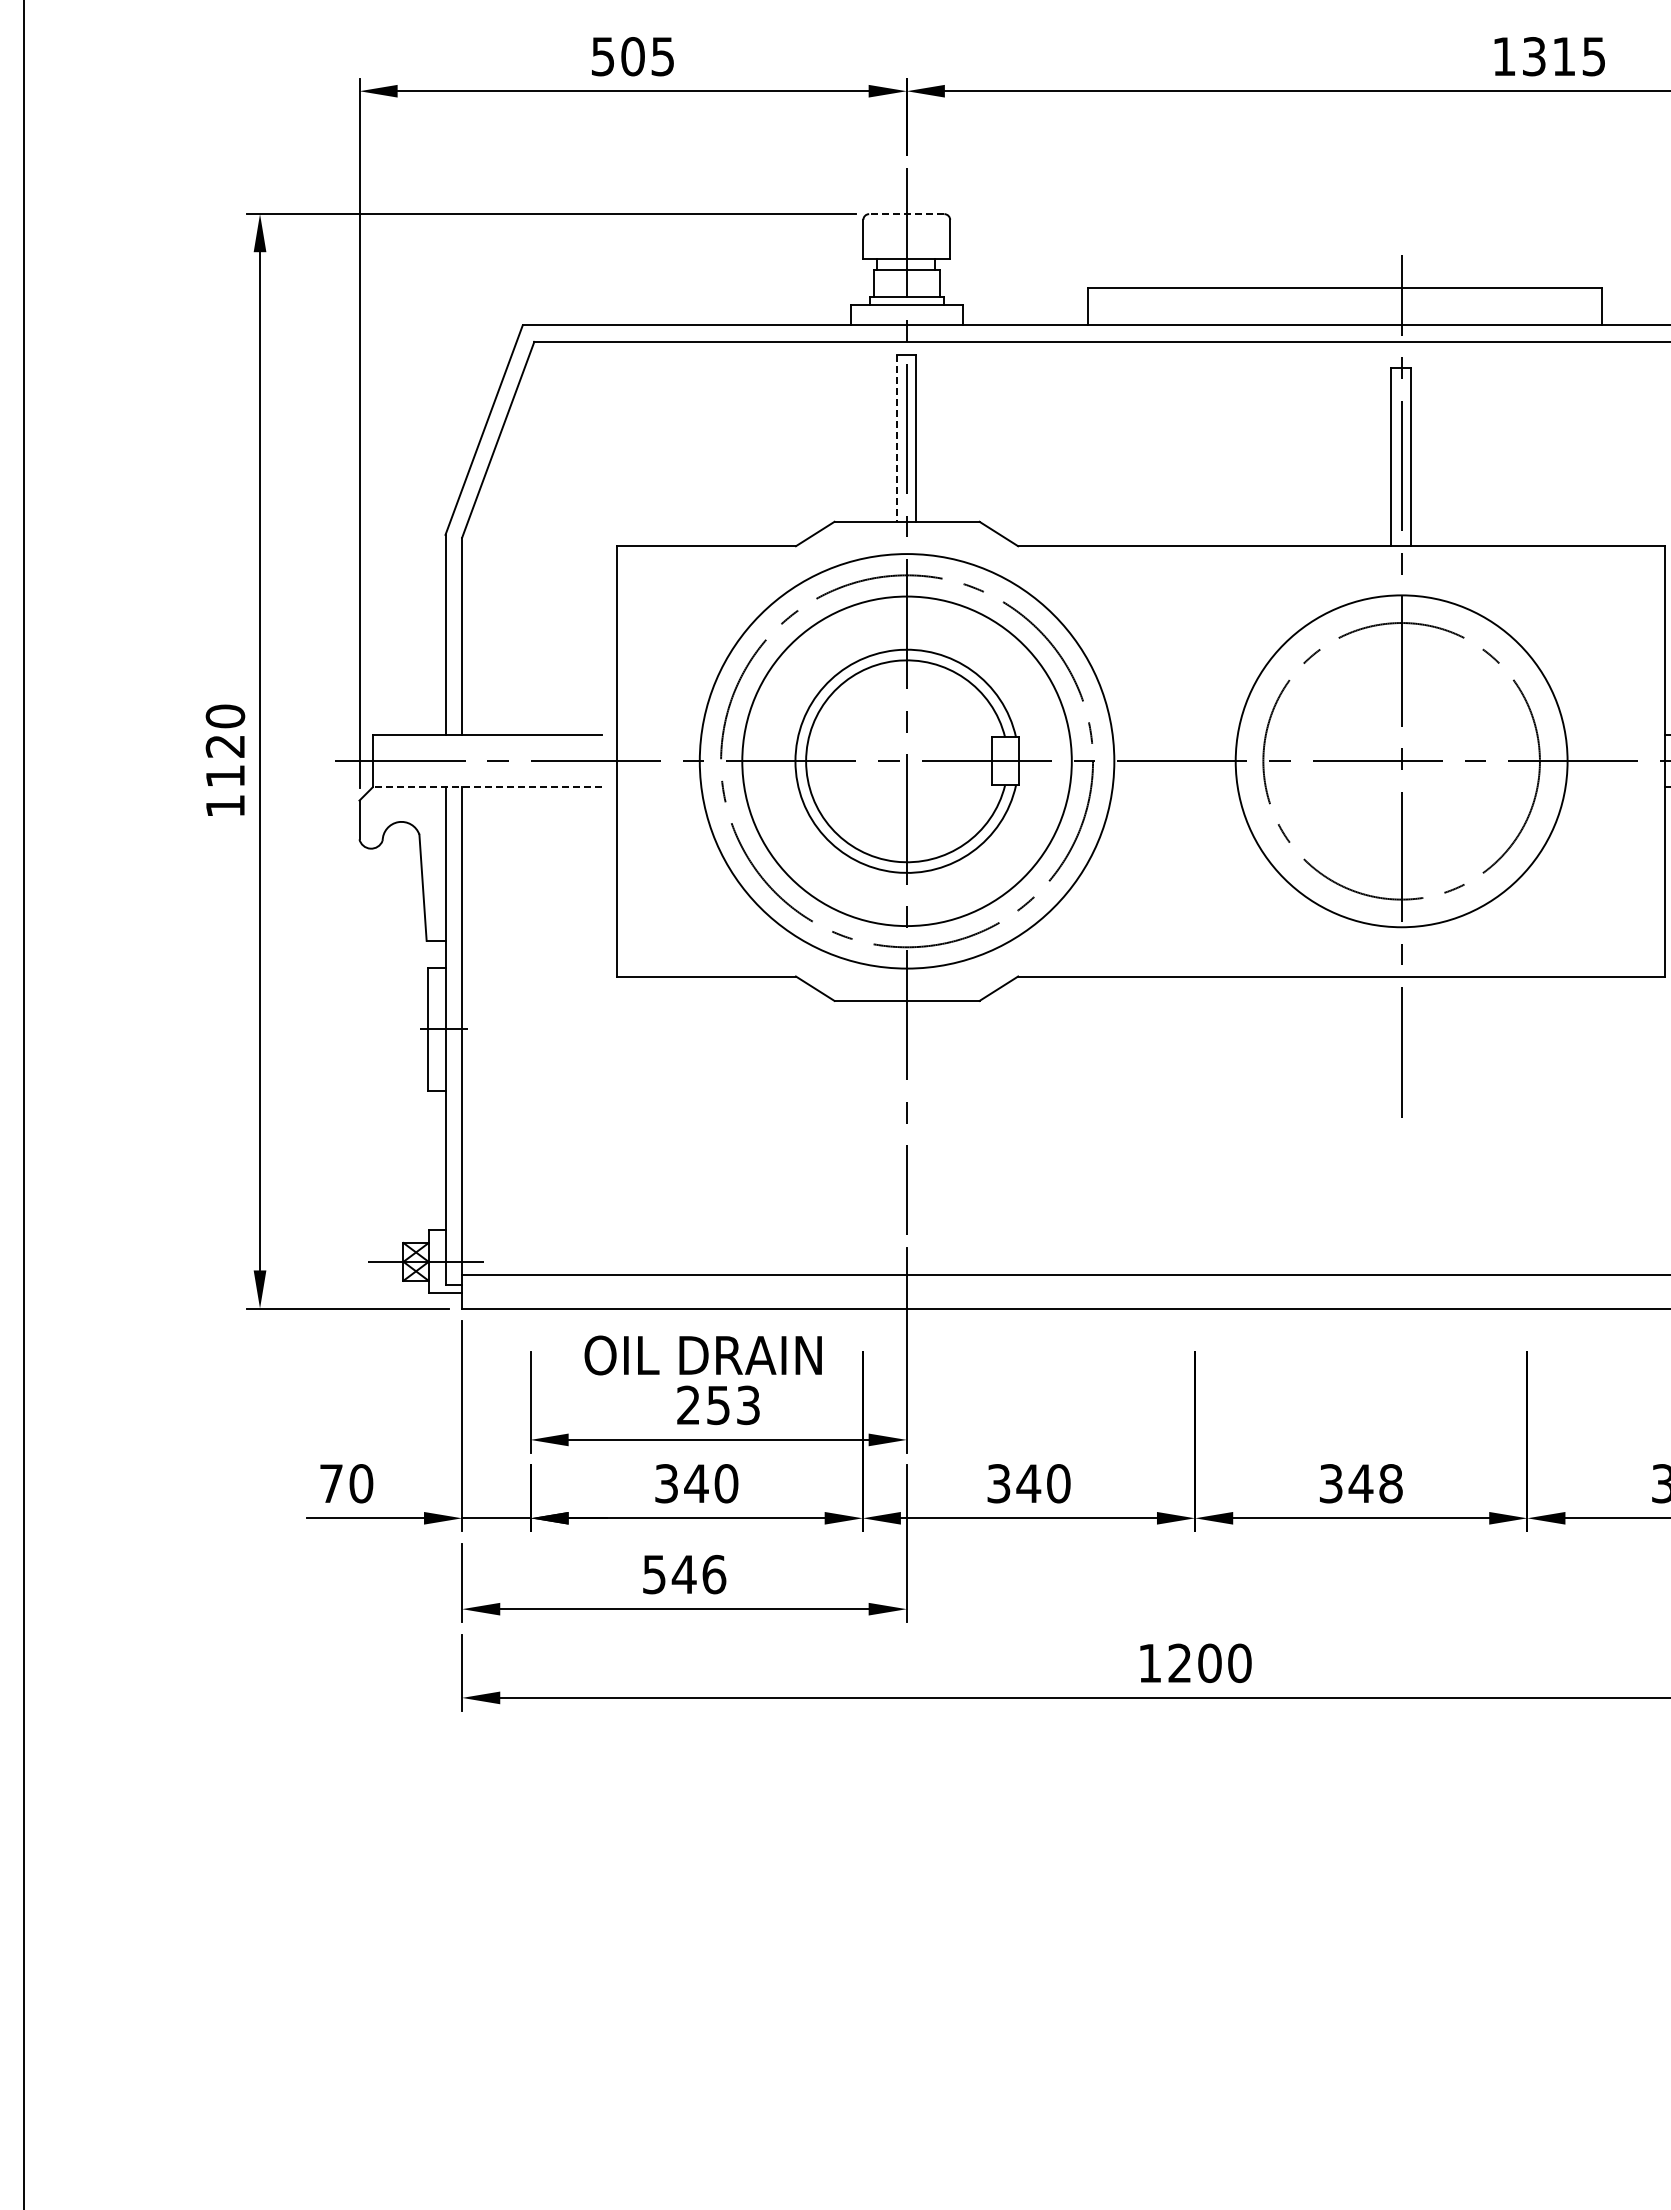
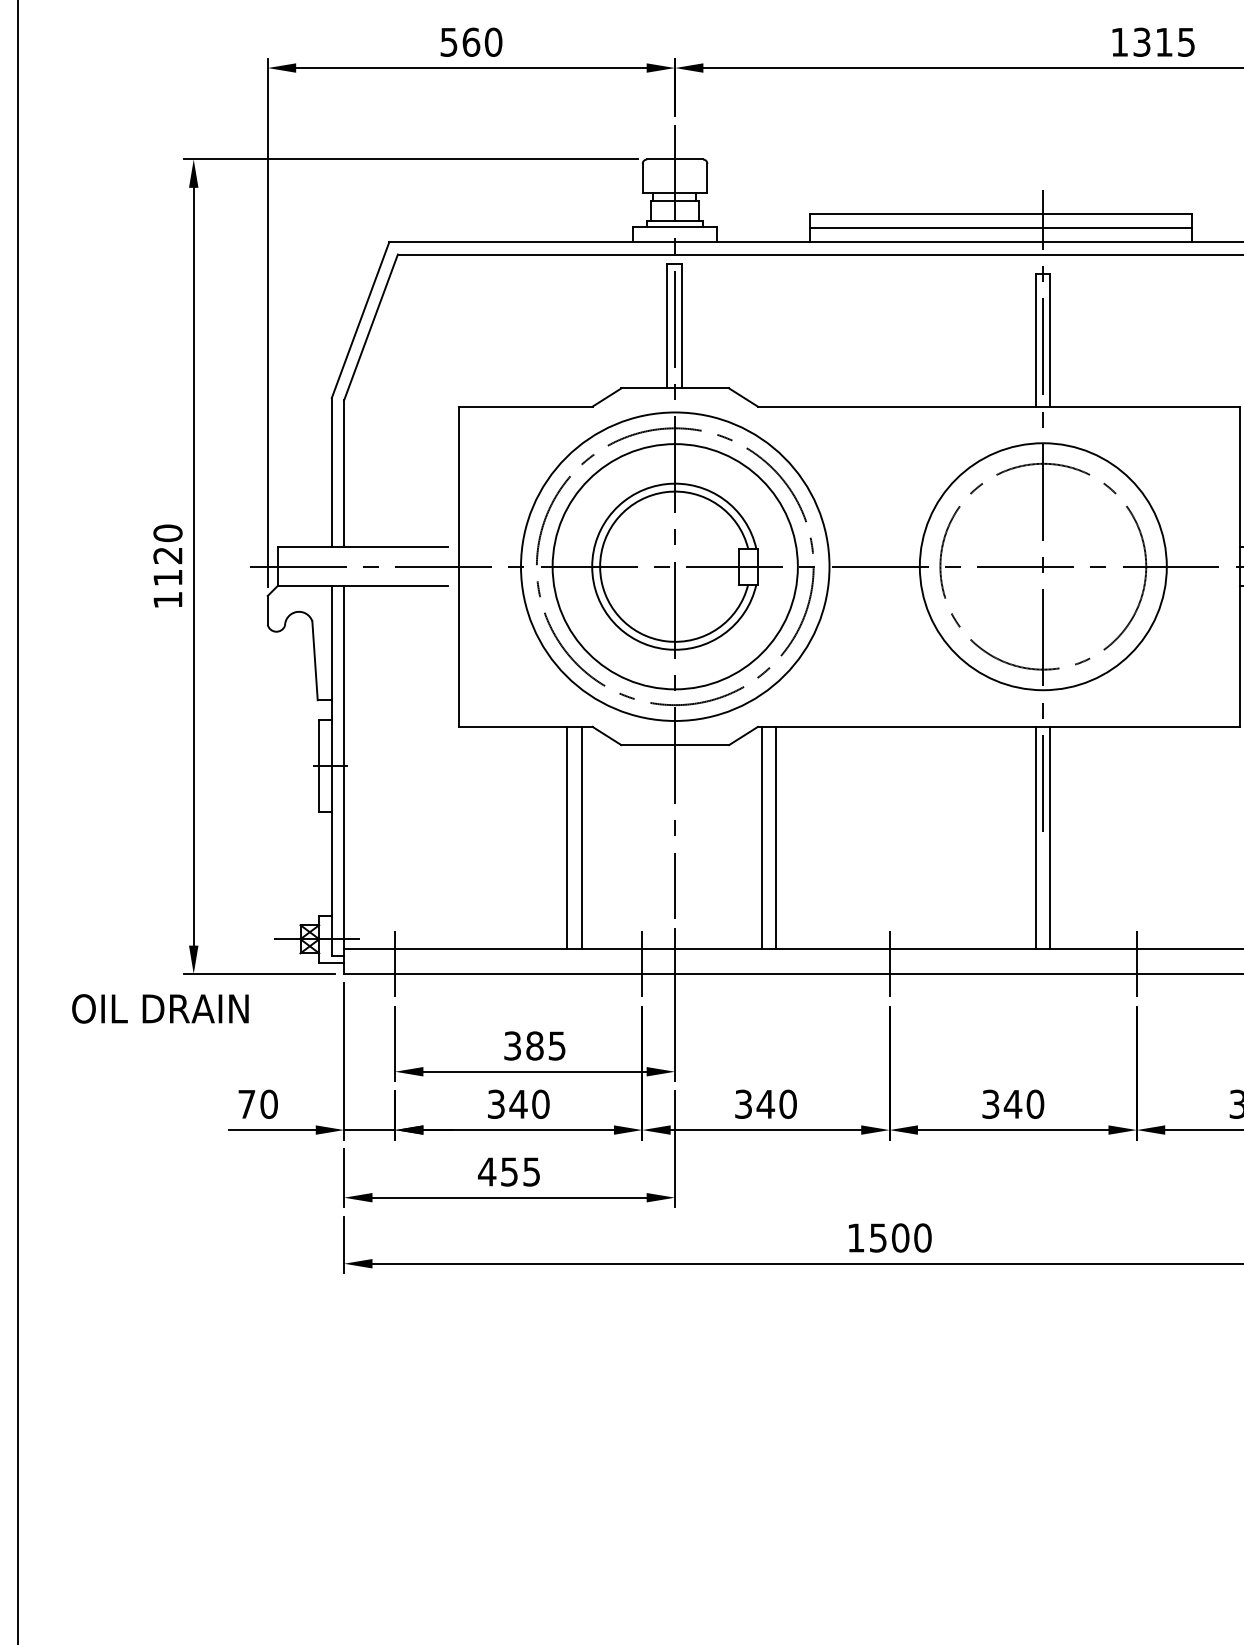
text: (647, 56) -> (482, 42), 505 -> 560
line: (906, 214) -> (674, 159), dashed -> solid
line: (1344, 306) -> (1000, 228), added
line: (896, 438) -> (667, 326), dashed -> solid
line: (486, 787) -> (362, 586), dashed -> solid
line: (761, 1125) -> (566, 837), added
line: (781, 1125) -> (581, 837), added
line: (1023, 1125) -> (761, 837), added
line: (1042, 1125) -> (776, 837), added
line: (1391, 1125) -> (1035, 837), added
line: (1411, 1125) -> (1050, 837), added
line: (530, 1295) -> (395, 964), added
line: (862, 1295) -> (642, 964), added
line: (1195, 1295) -> (889, 964), added
line: (1527, 1295) -> (1136, 964), added
text: (702, 1355) -> (159, 1008), moved
text: (718, 1405) -> (534, 1046), 253 -> 385
text: (1390, 1483) -> (1035, 1104), 348 -> 340
text: (683, 1574) -> (508, 1171), 546 -> 455
text: (1179, 1663) -> (878, 1238), 1200 -> 1500

